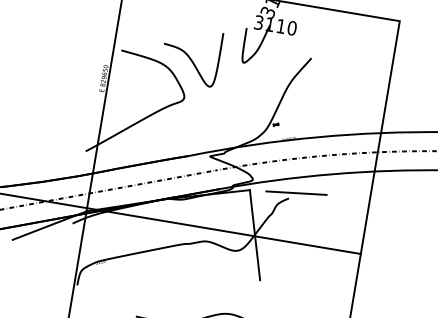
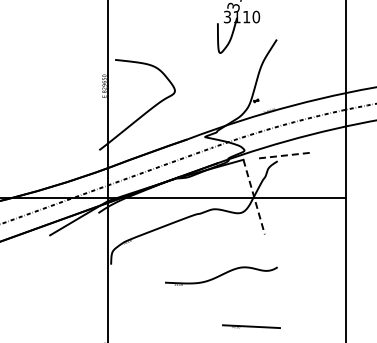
curve: (189, 55) -> (173, 54), removed
line: (296, 192) -> (283, 155), solid -> dashed
line: (255, 235) -> (254, 197), solid -> dashed

